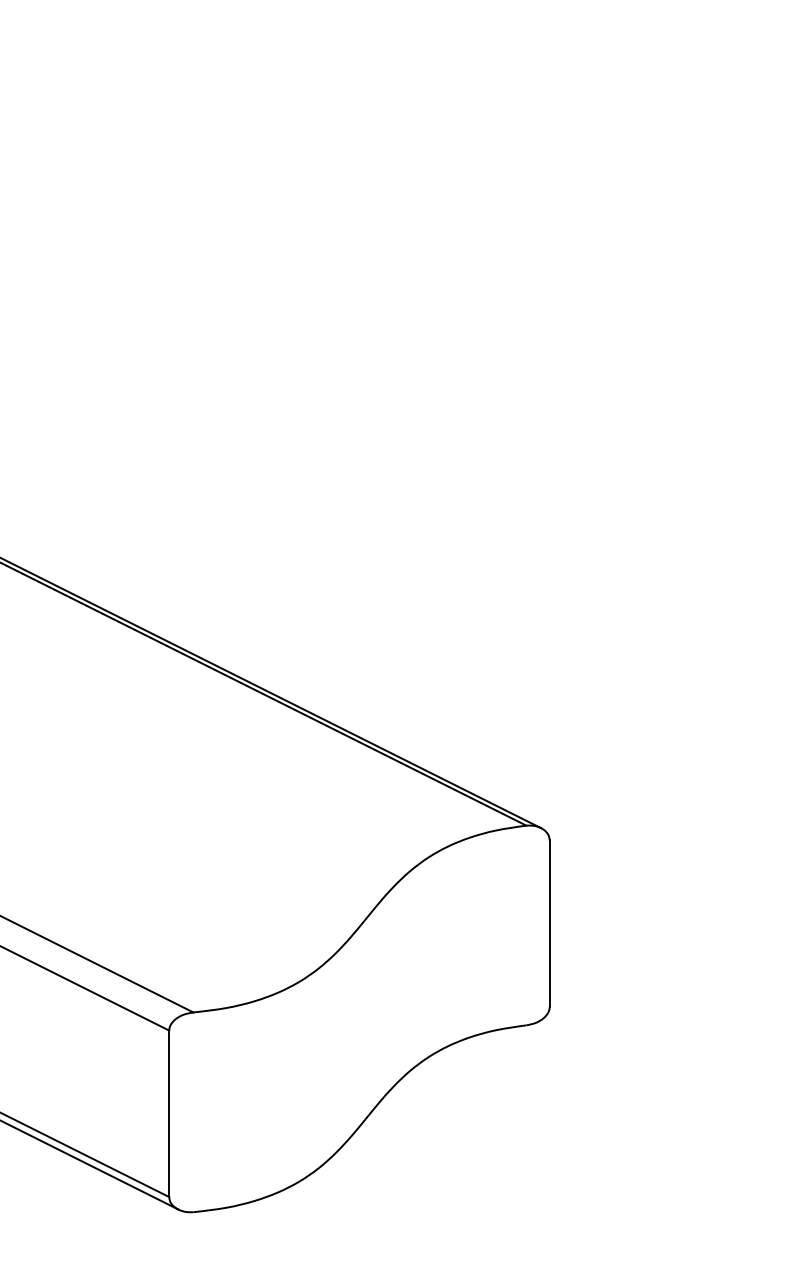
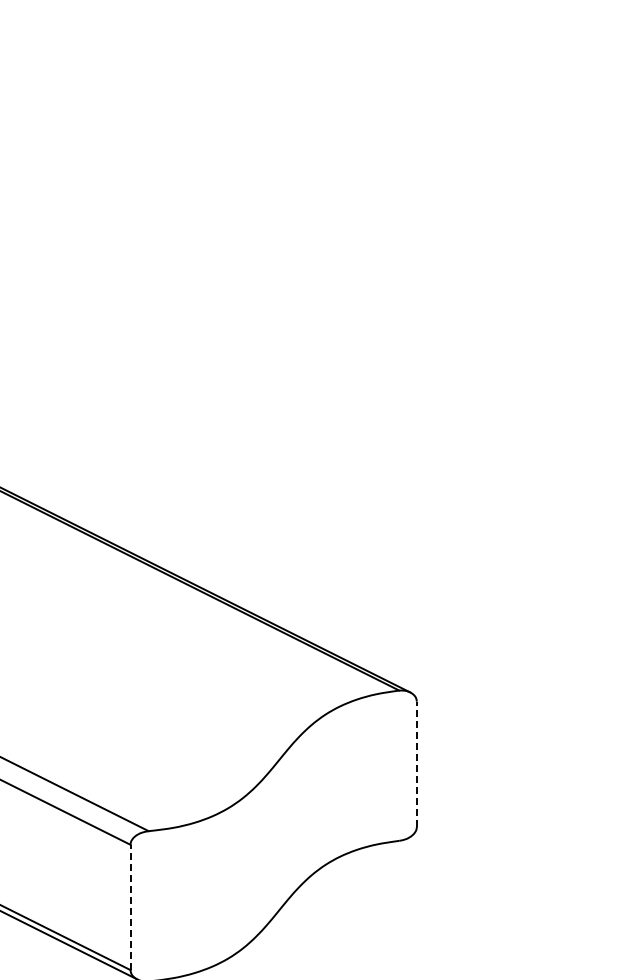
line: (549, 923) -> (416, 764), solid -> dashed
line: (169, 1113) -> (130, 907), solid -> dashed

